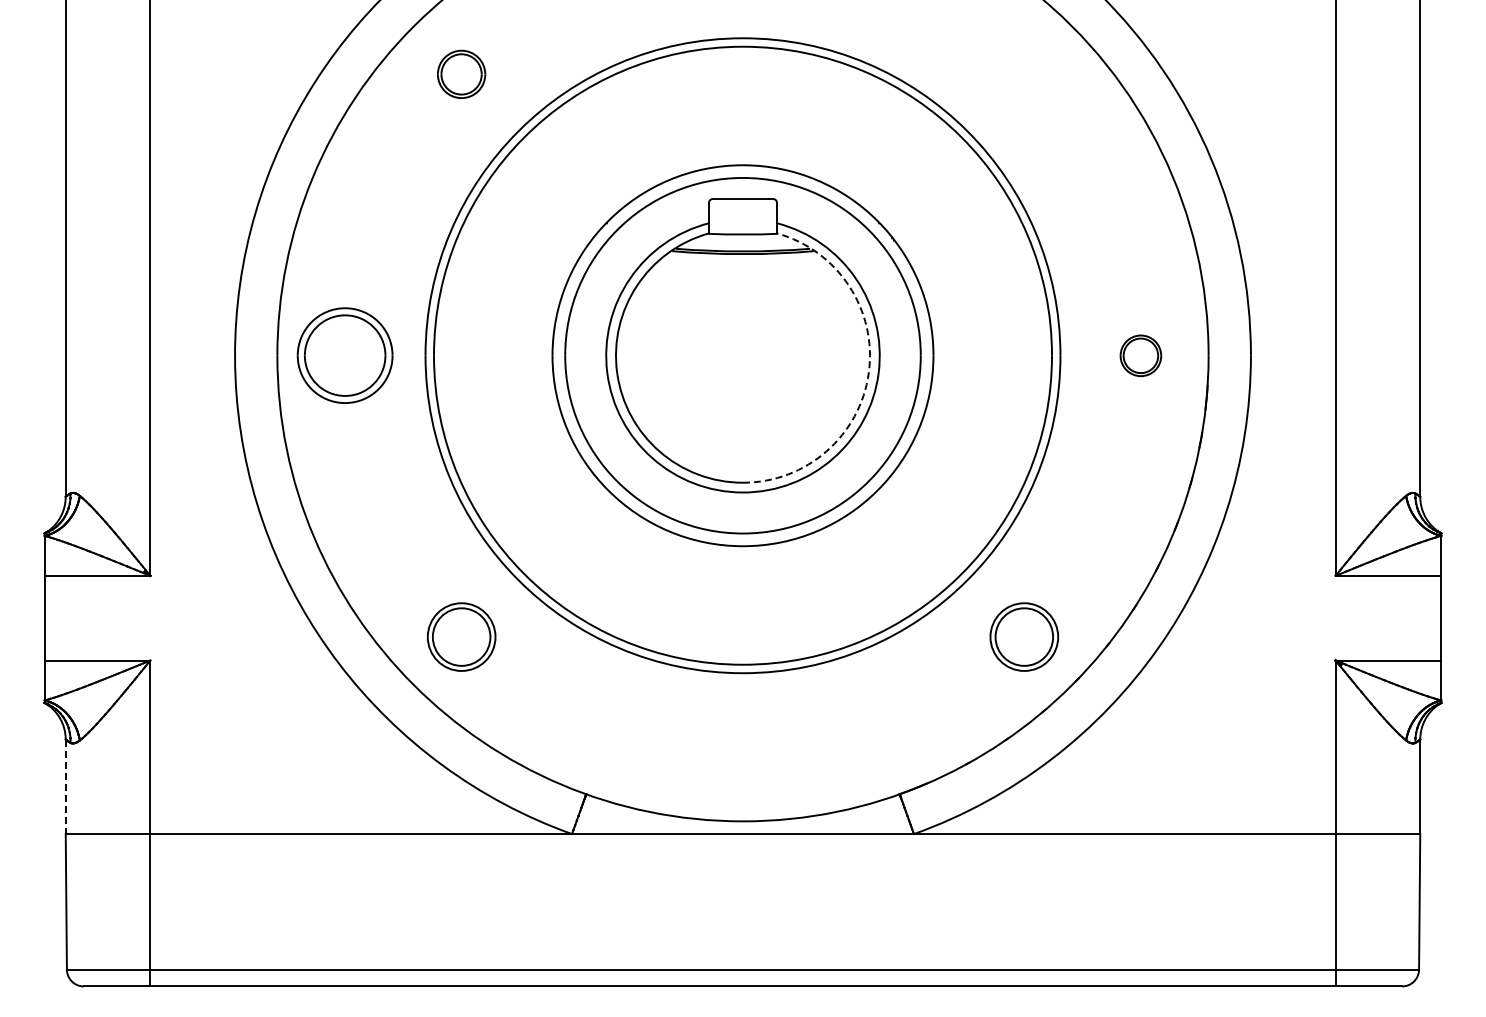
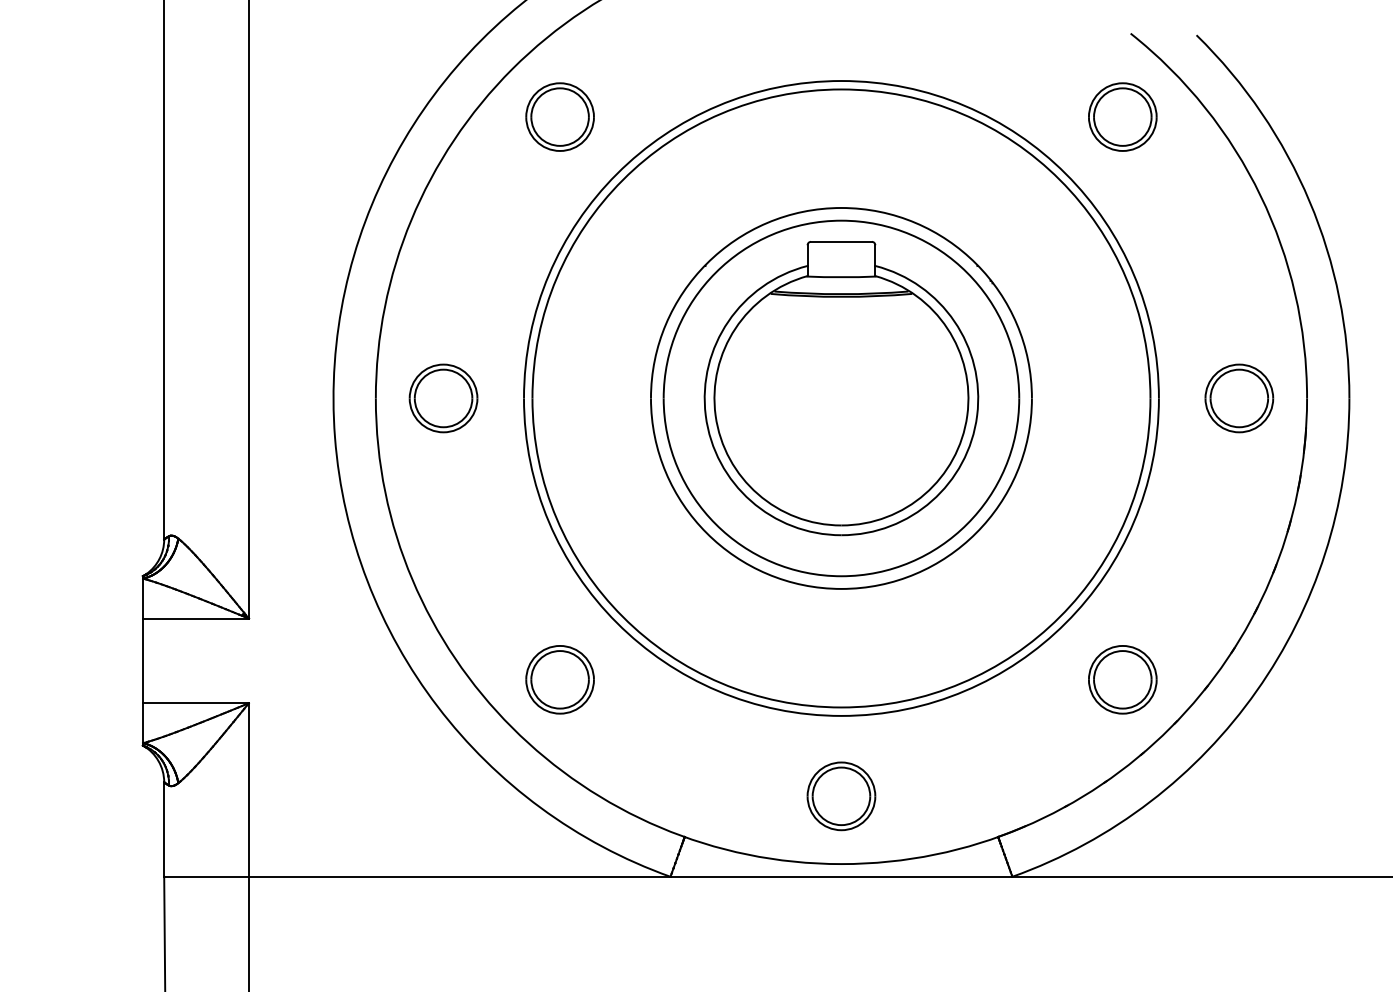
part: (461, 74) -> (559, 117), size x1.43
part: (1024, 74) -> (1122, 117), added
part: (344, 355) -> (442, 398), size x0.71
part: (1140, 355) -> (1238, 398), size x1.67
arc: (868, 372) -> (966, 415), dashed -> solid
part: (742, 753) -> (840, 796), added
line: (65, 787) -> (163, 830), dashed -> solid

